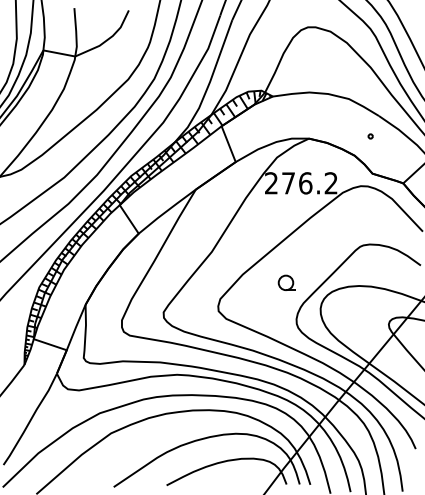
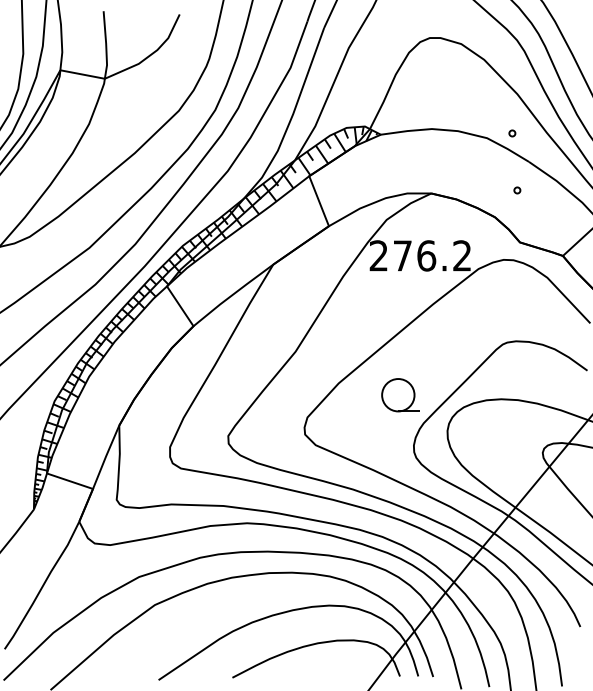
part: (367, 95) -> (512, 133), added
part: (286, 282) -> (400, 394), size x1.6

